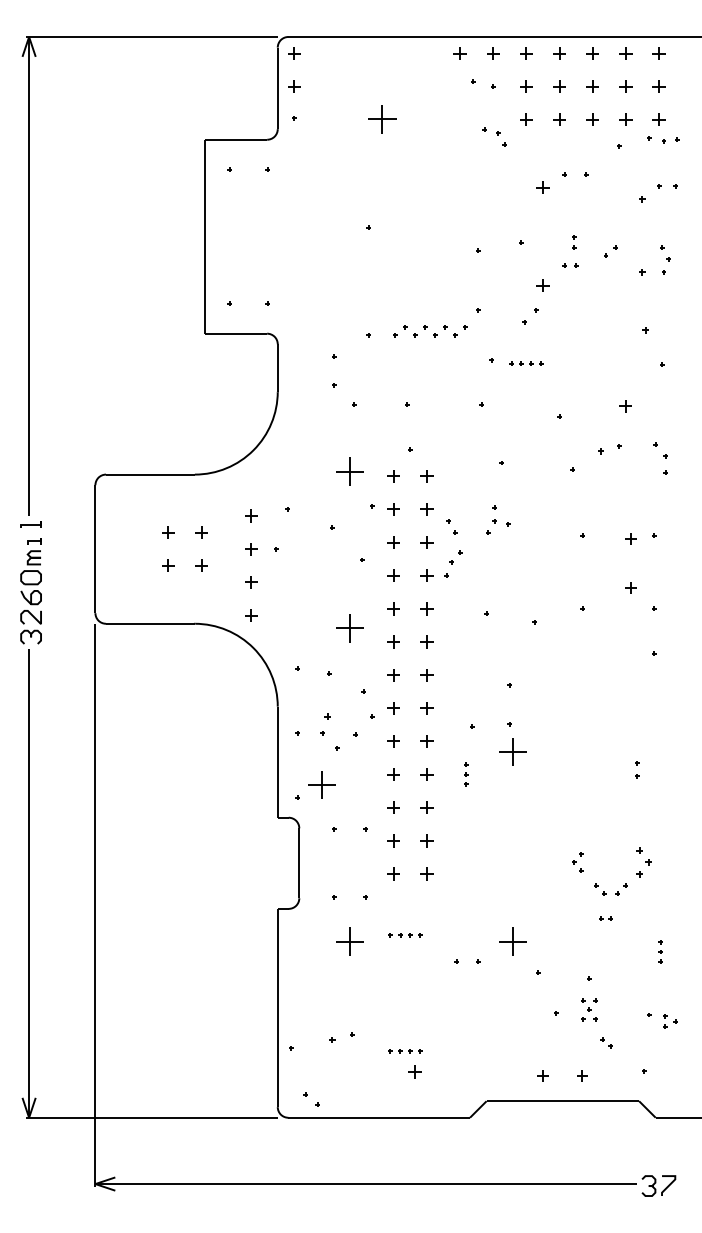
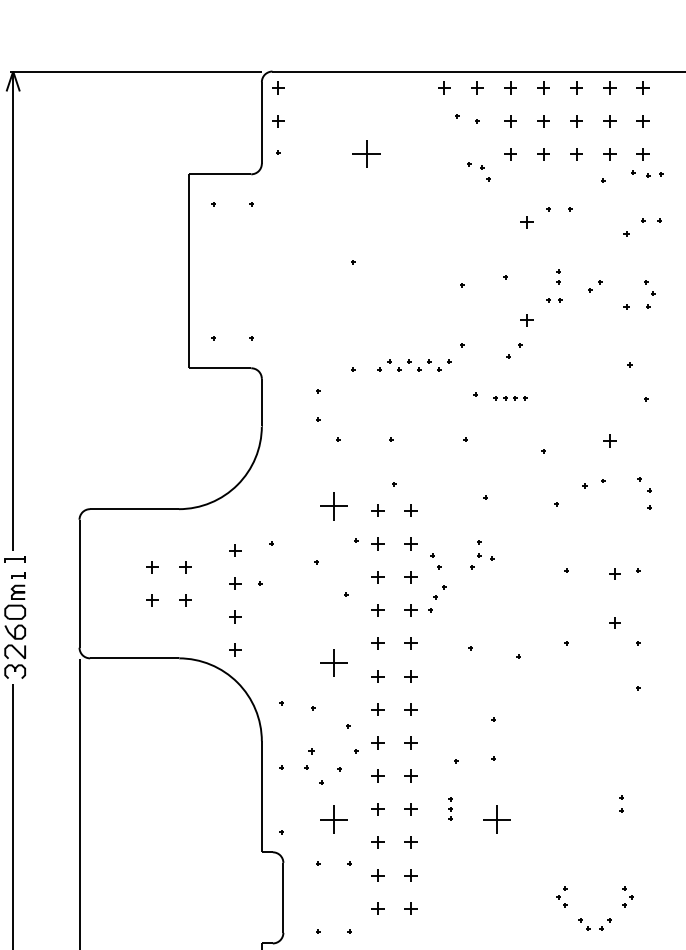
part: (512, 751) -> (496, 819), moved
part: (321, 784) -> (333, 819), moved
part: (643, 862) -> (627, 897), size x0.71

